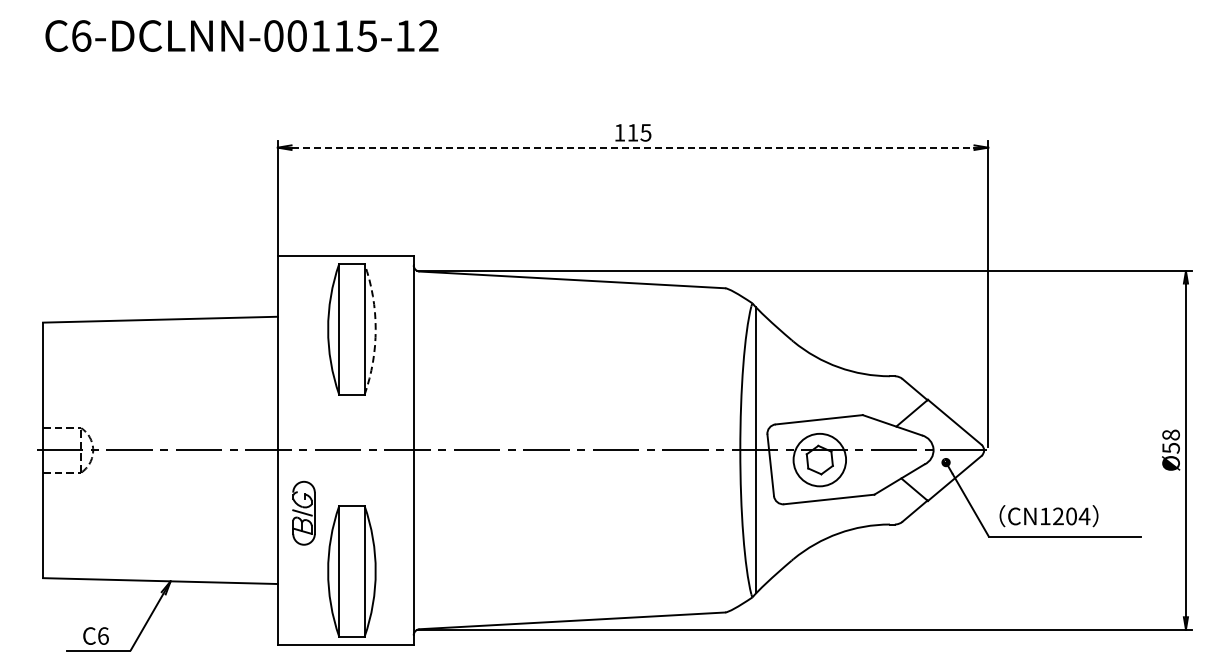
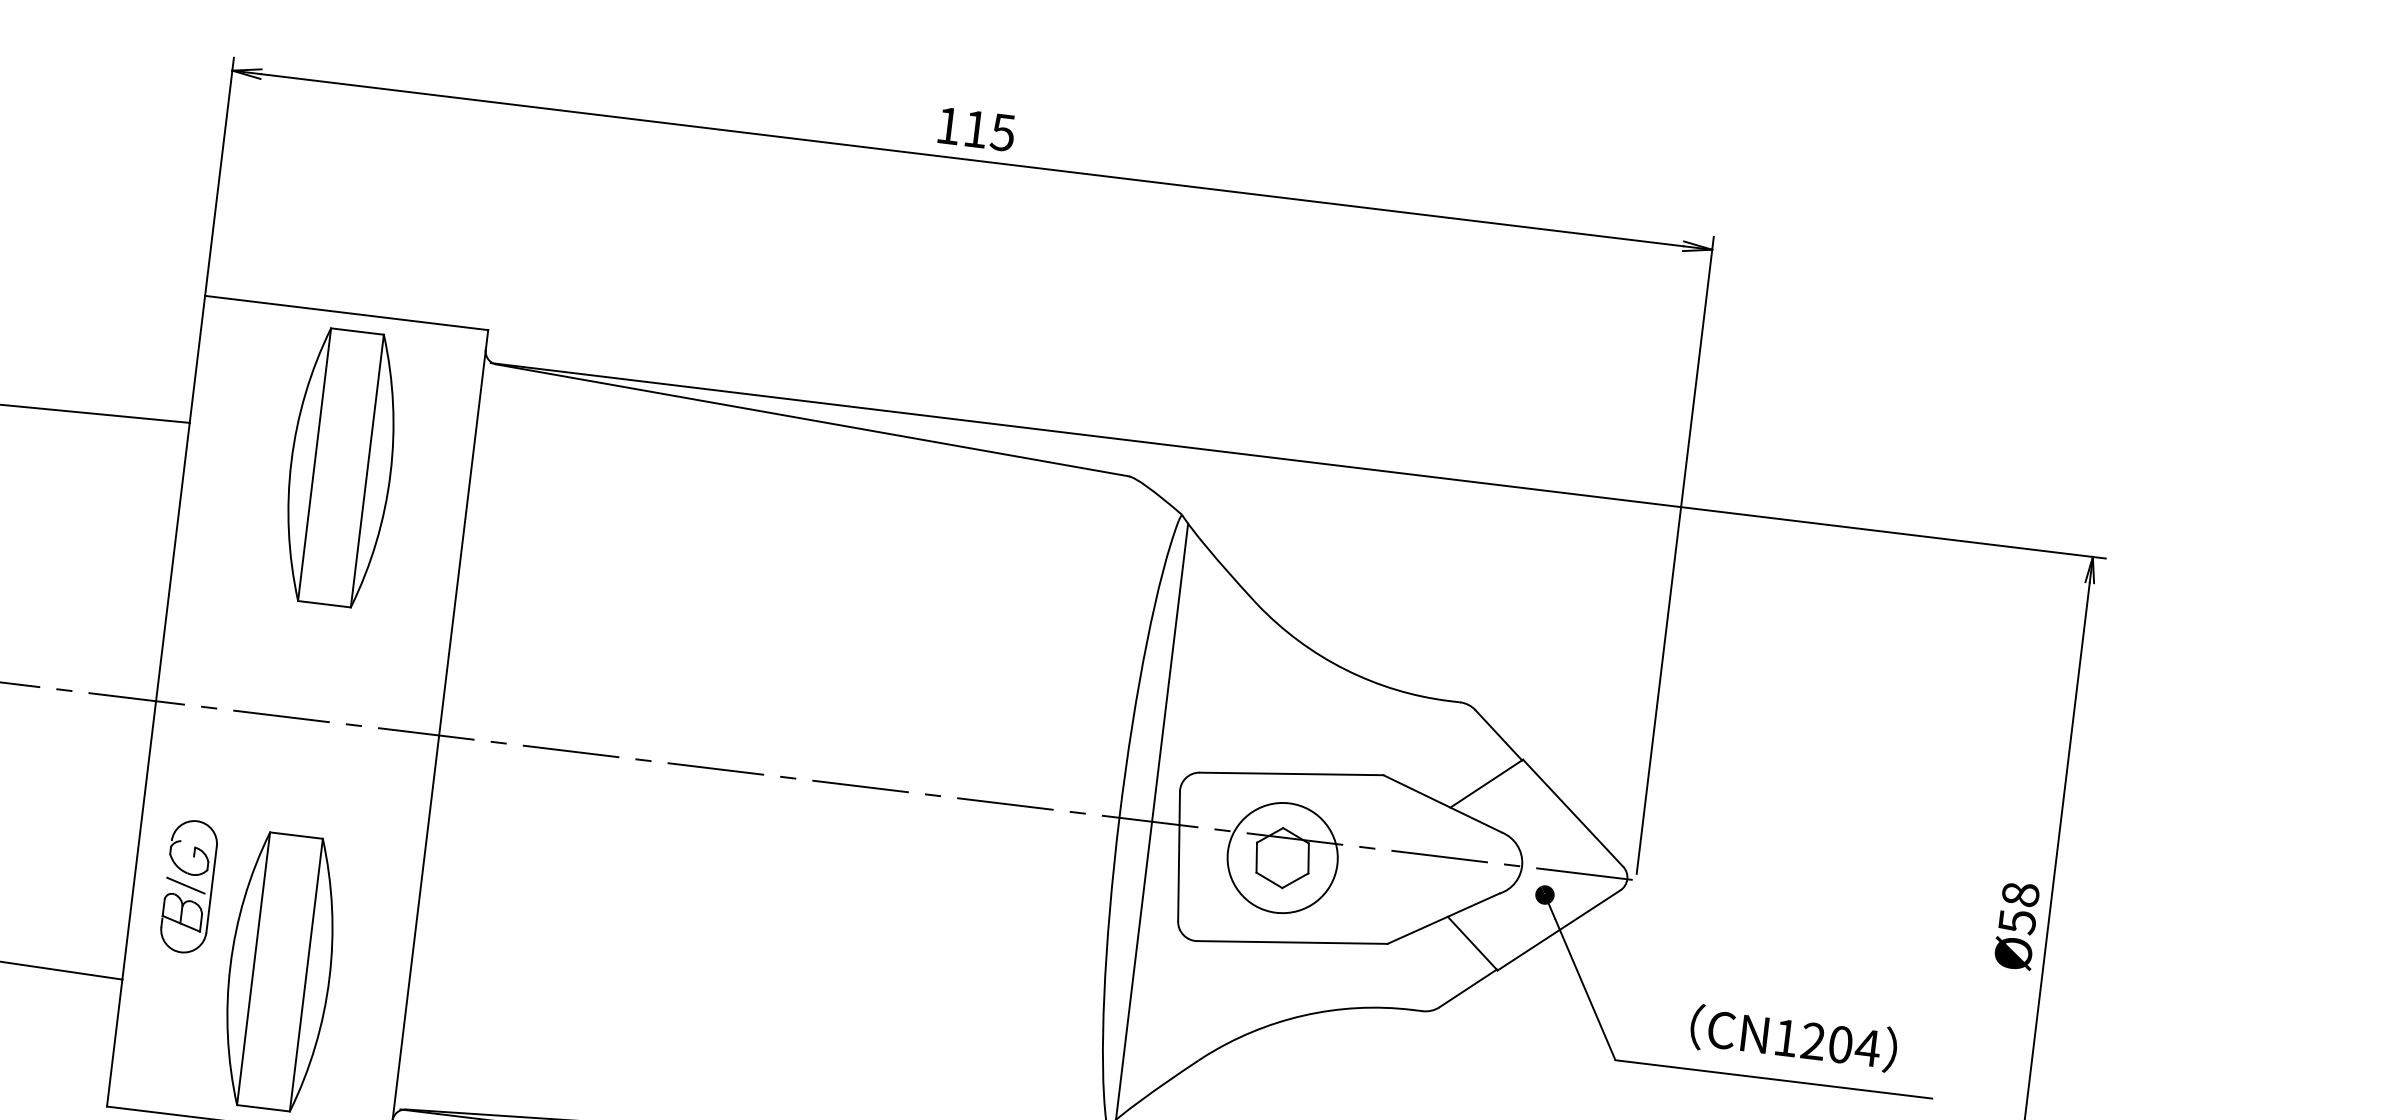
line: (633, 147) -> (973, 159), dashed -> solid
arc: (375, 329) -> (390, 474), dashed -> solid
part: (303, 512) -> (188, 884), moved
text: (1048, 516) -> (1792, 1039), moved

